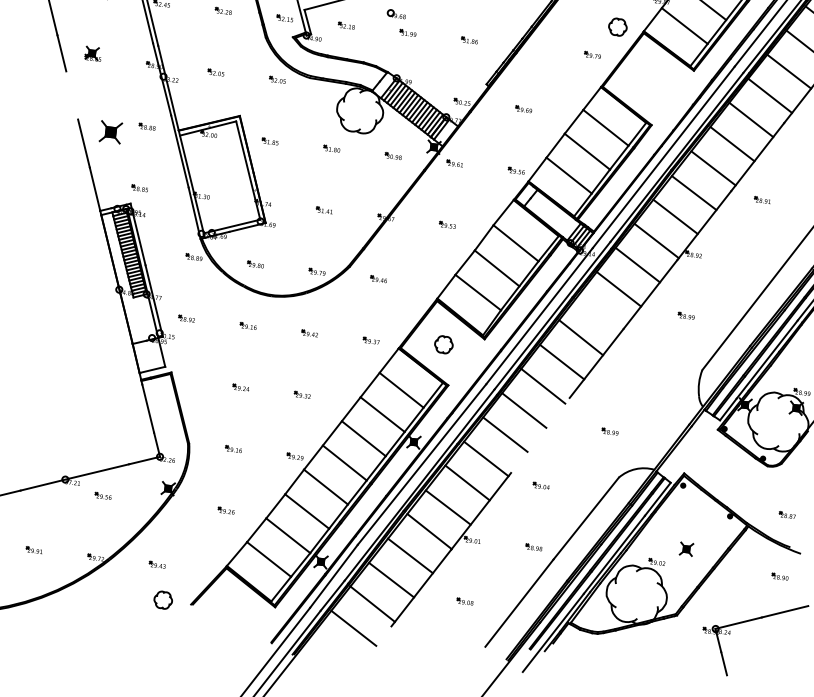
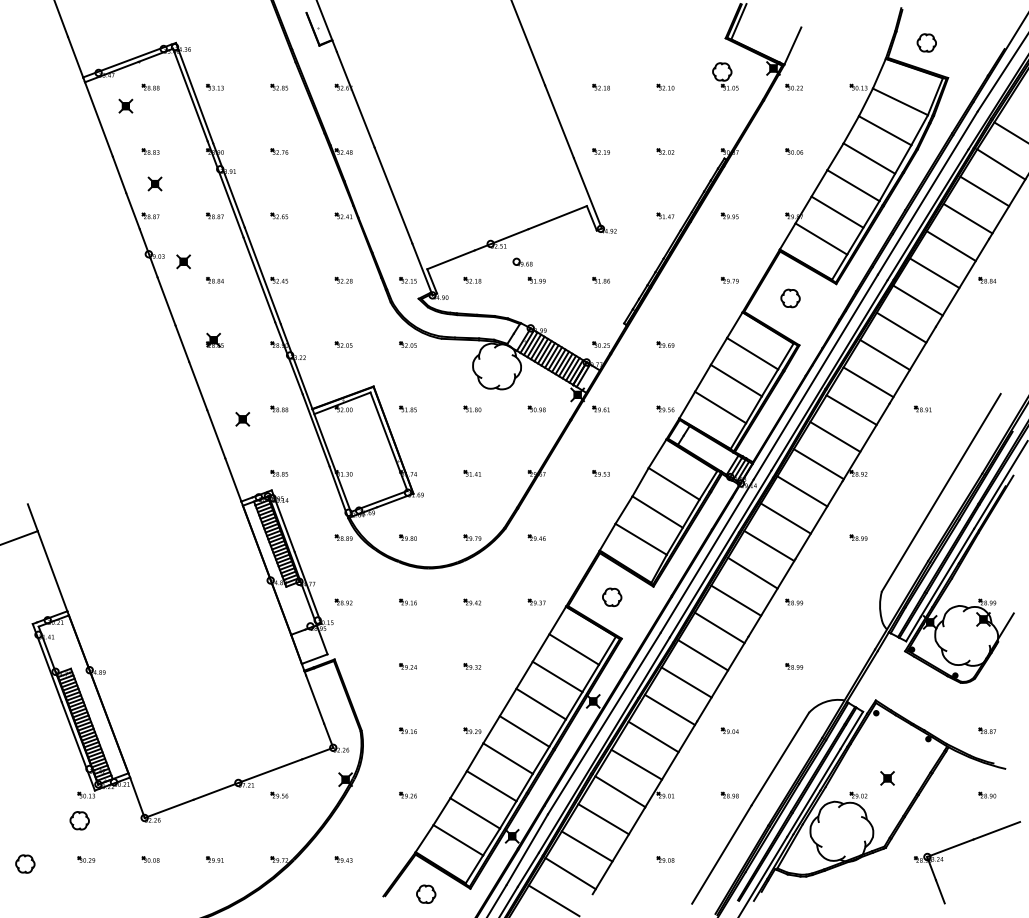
part: (617, 27) -> (790, 298), moved
line: (72, 95) -> (198, 385), added
part: (110, 132) -> (242, 419), size x0.62
line: (600, 313) -> (769, 545), added
part: (617, 369) -> (794, 601), added
line: (540, 434) -> (722, 678), added
part: (163, 599) -> (426, 893), moved

